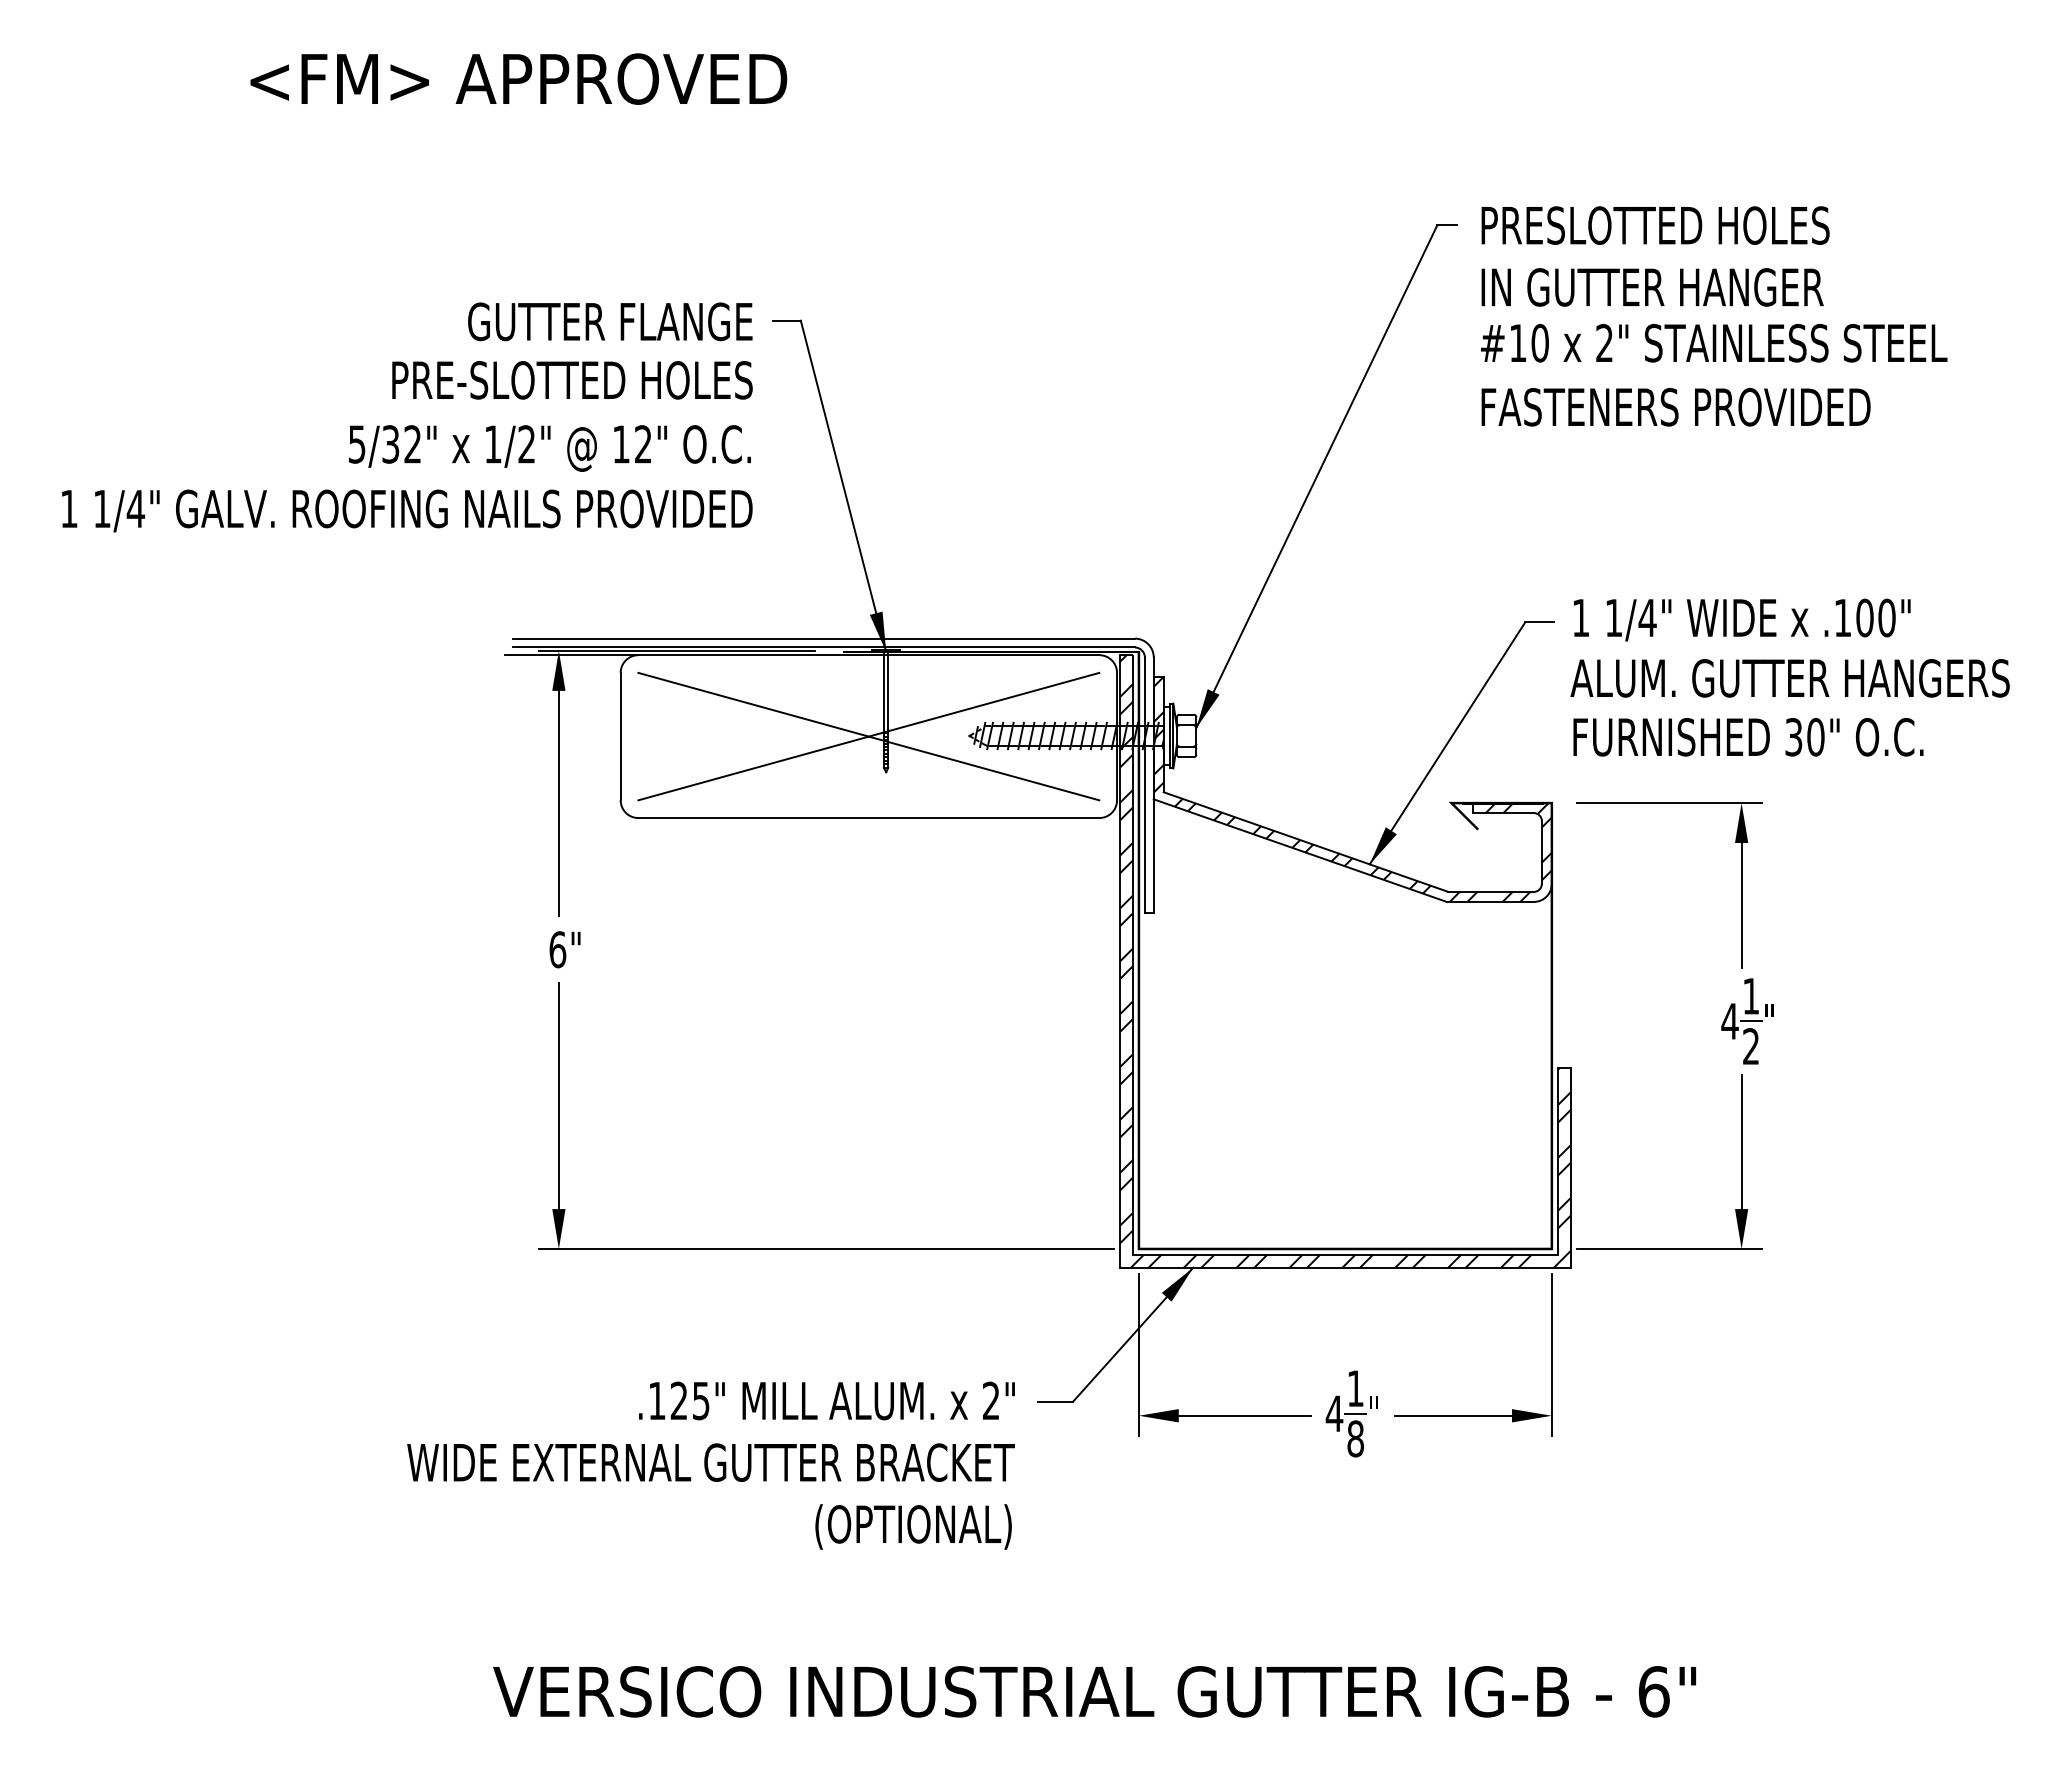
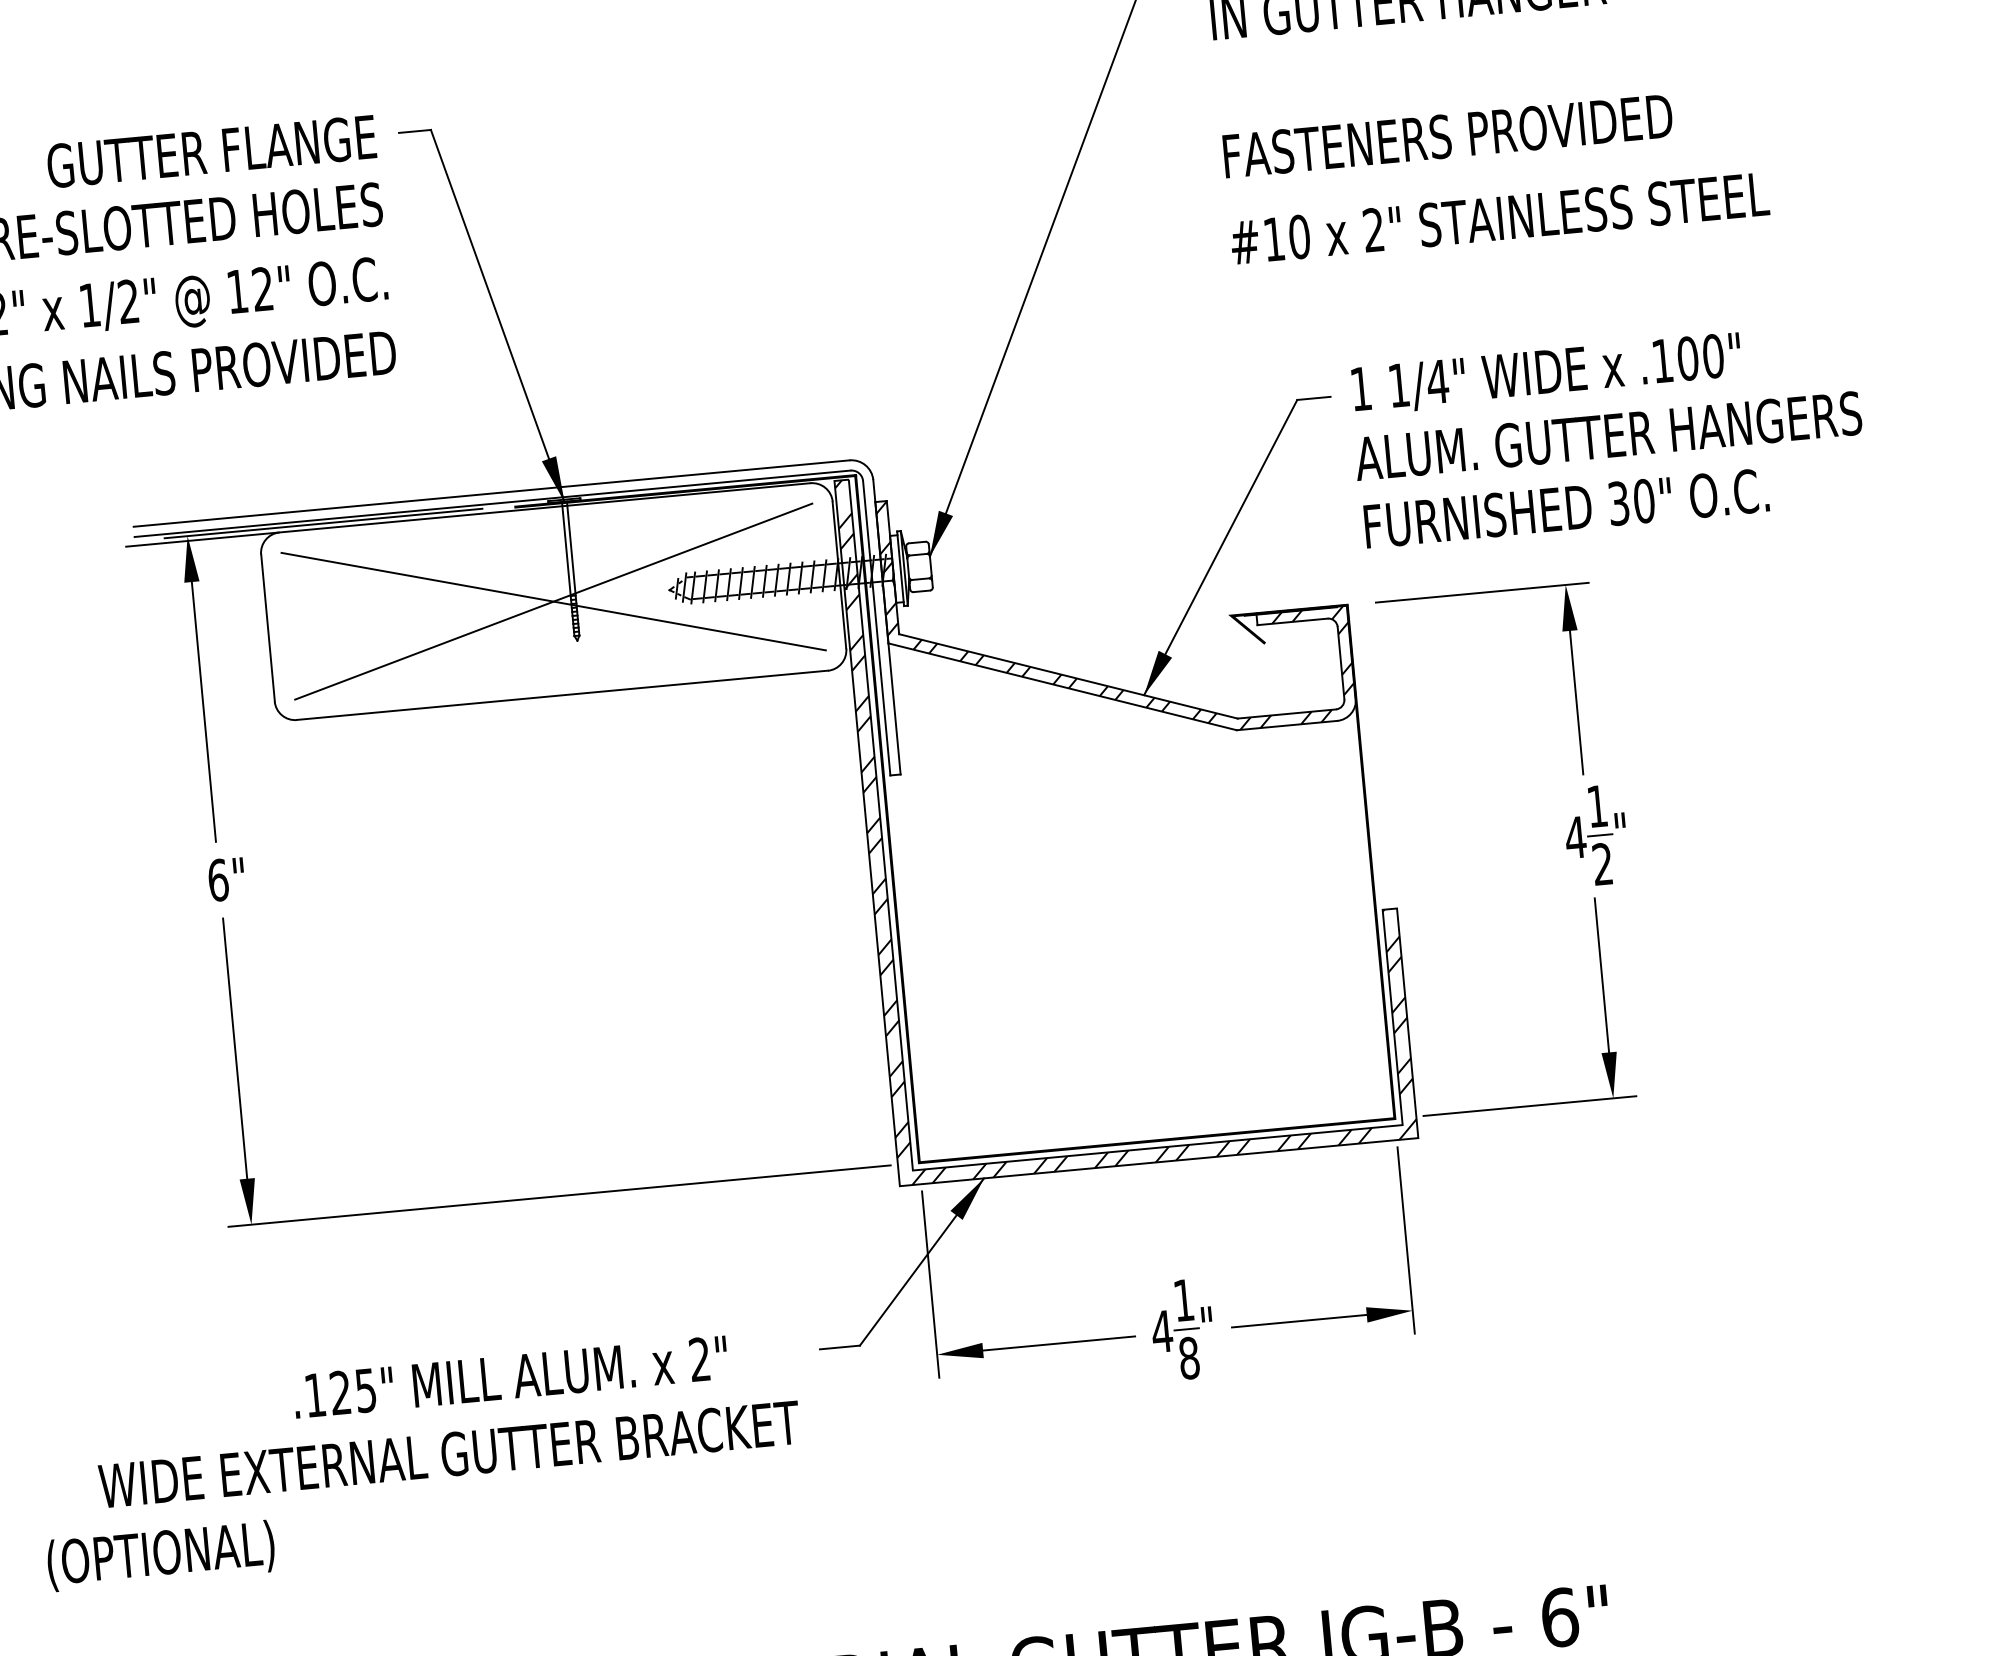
text: (1714, 343) -> (1500, 218), moved
text: (826, 1400) -> (510, 1376), moved
text: (913, 1526) -> (160, 1555), moved

